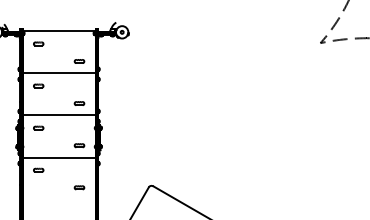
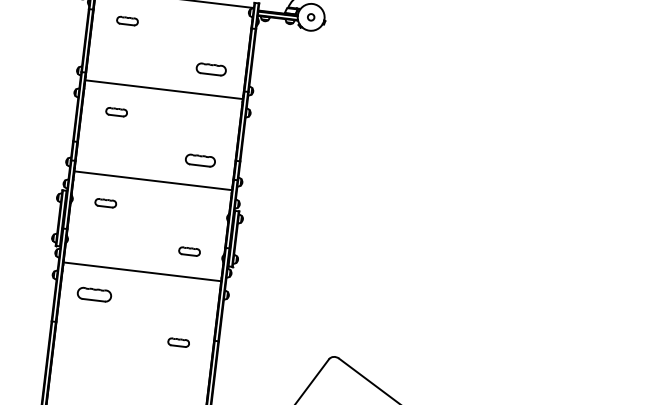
part: (79, 61) -> (211, 69), size x1.4
part: (79, 103) -> (200, 160), size x1.4
part: (38, 169) -> (94, 292), size x1.6

